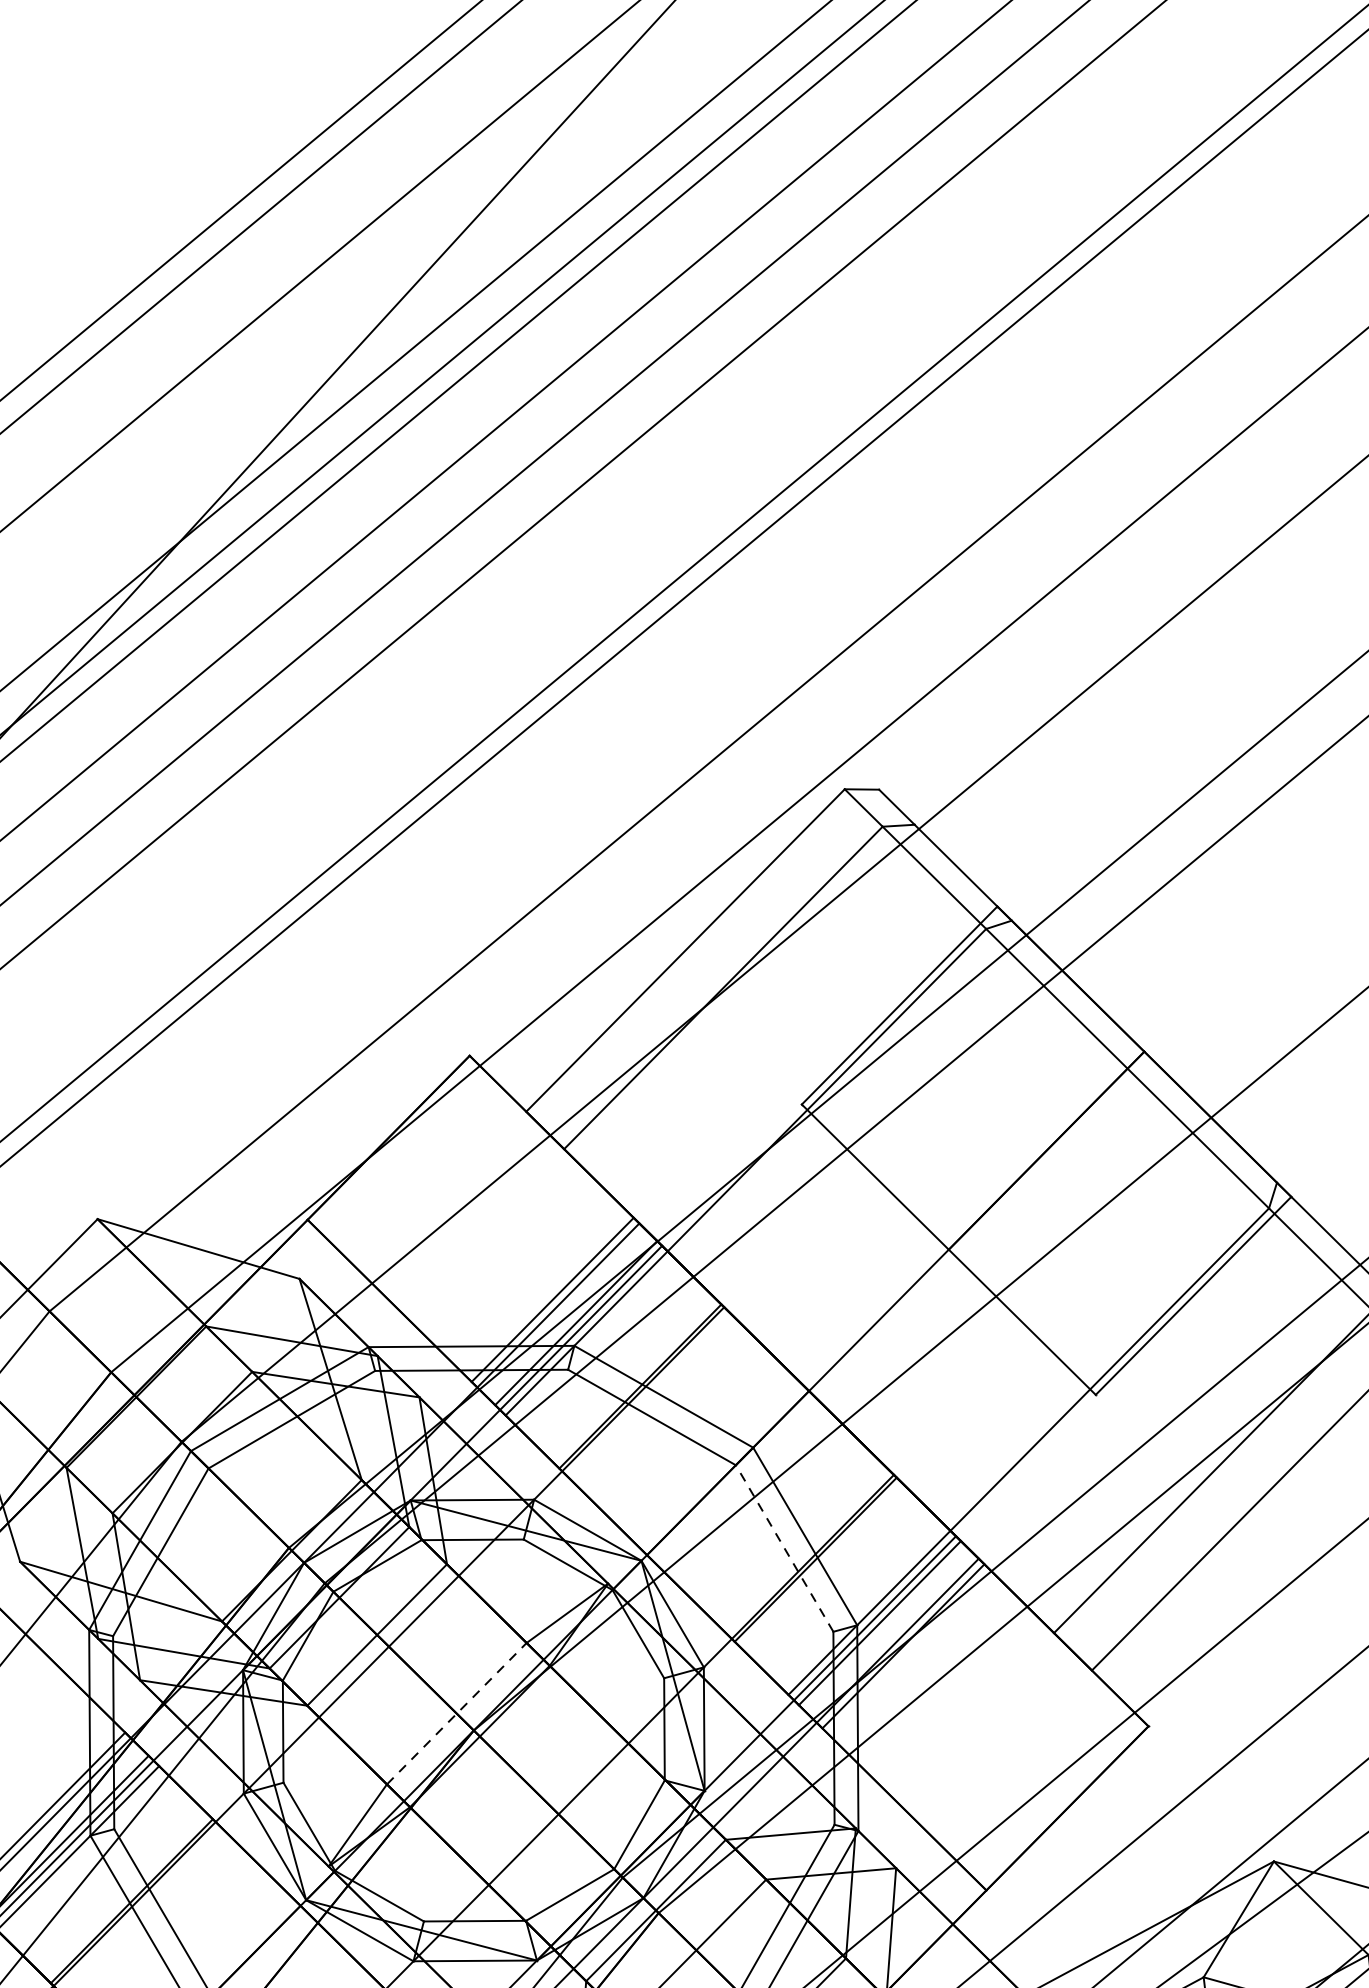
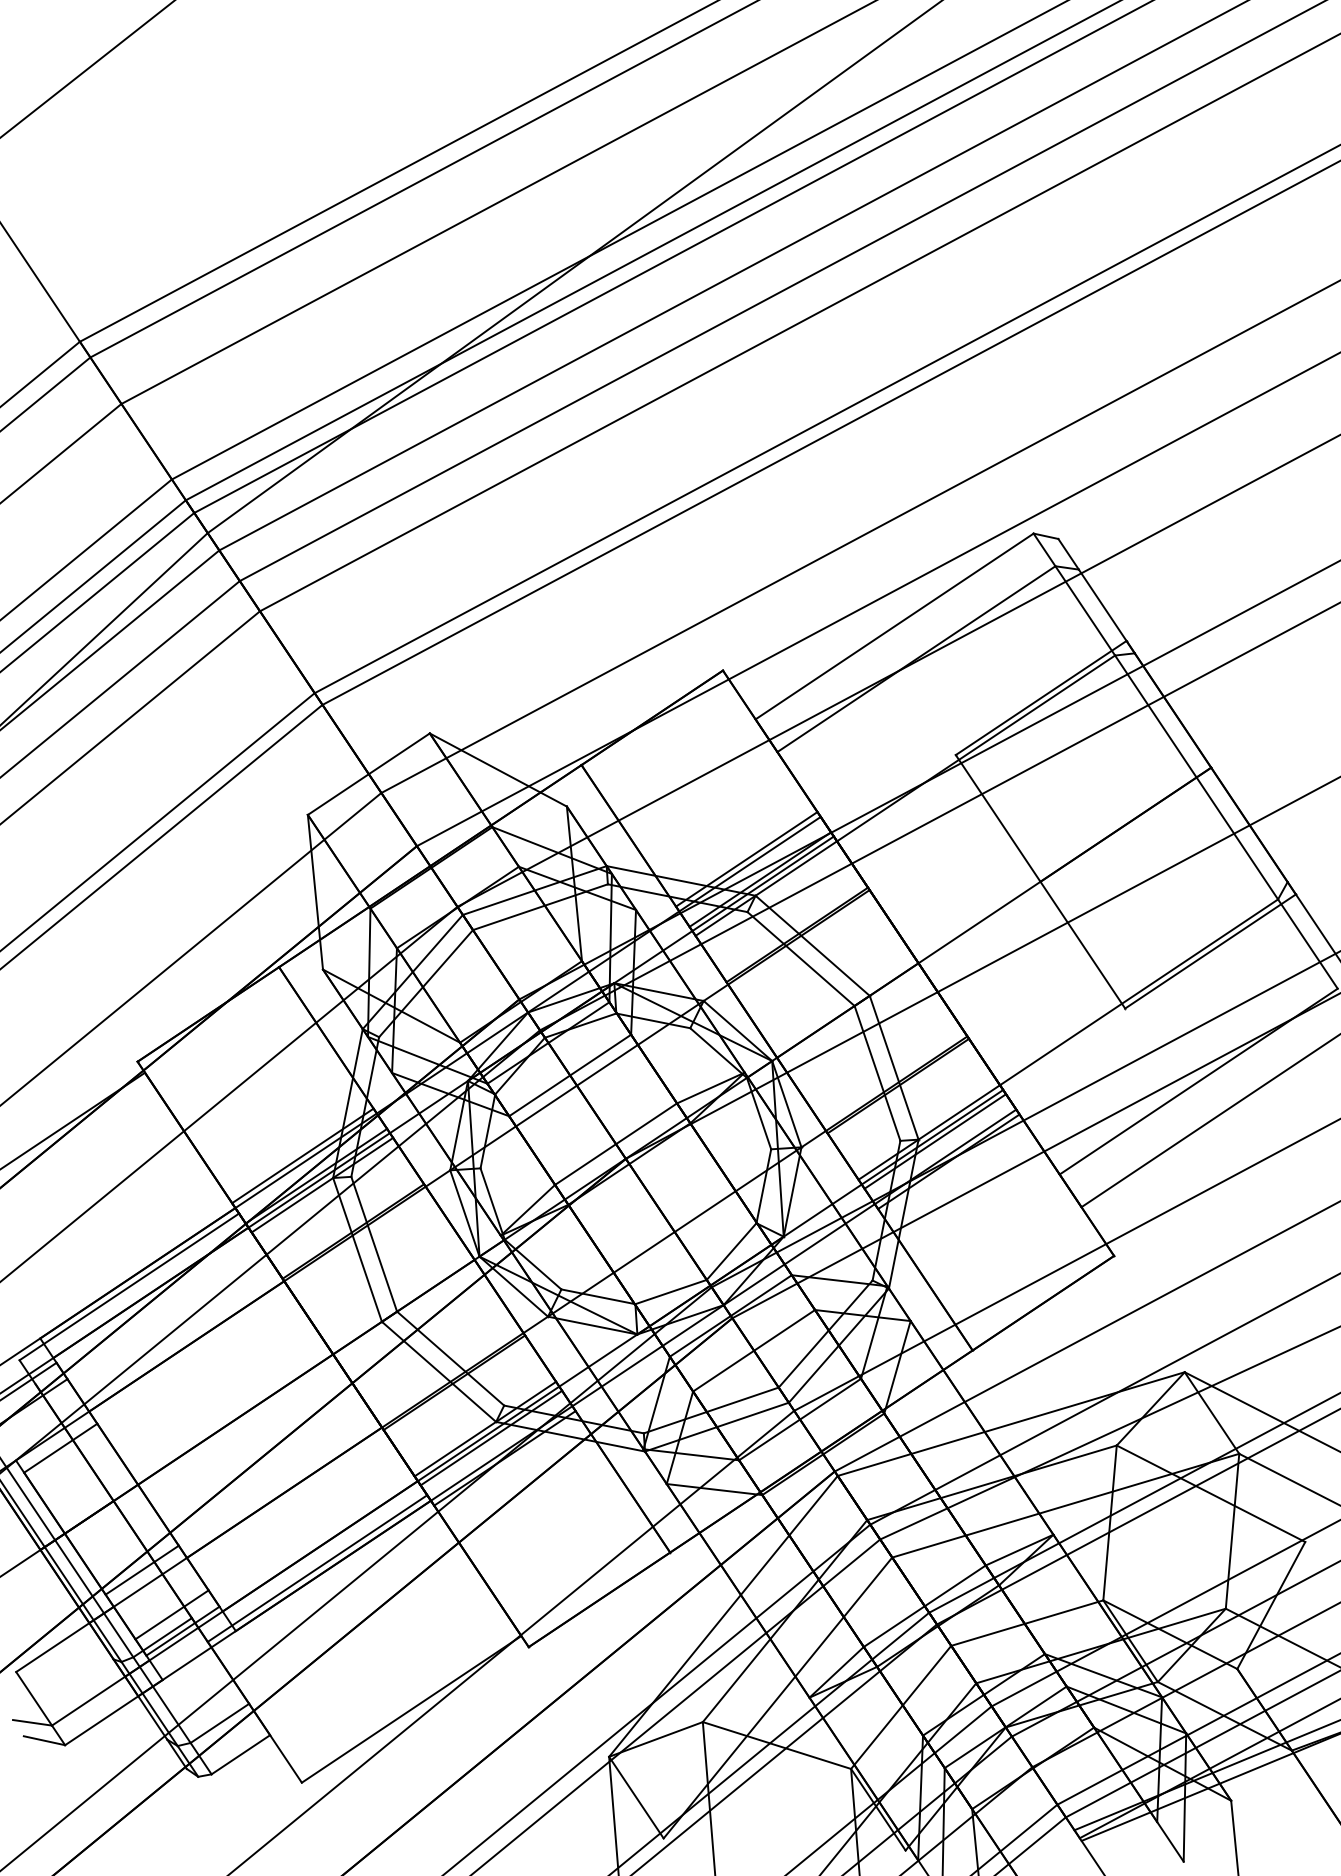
line: (784, 1547) -> (877, 1072), dashed -> solid
line: (457, 1712) -> (616, 1143), dashed -> solid

